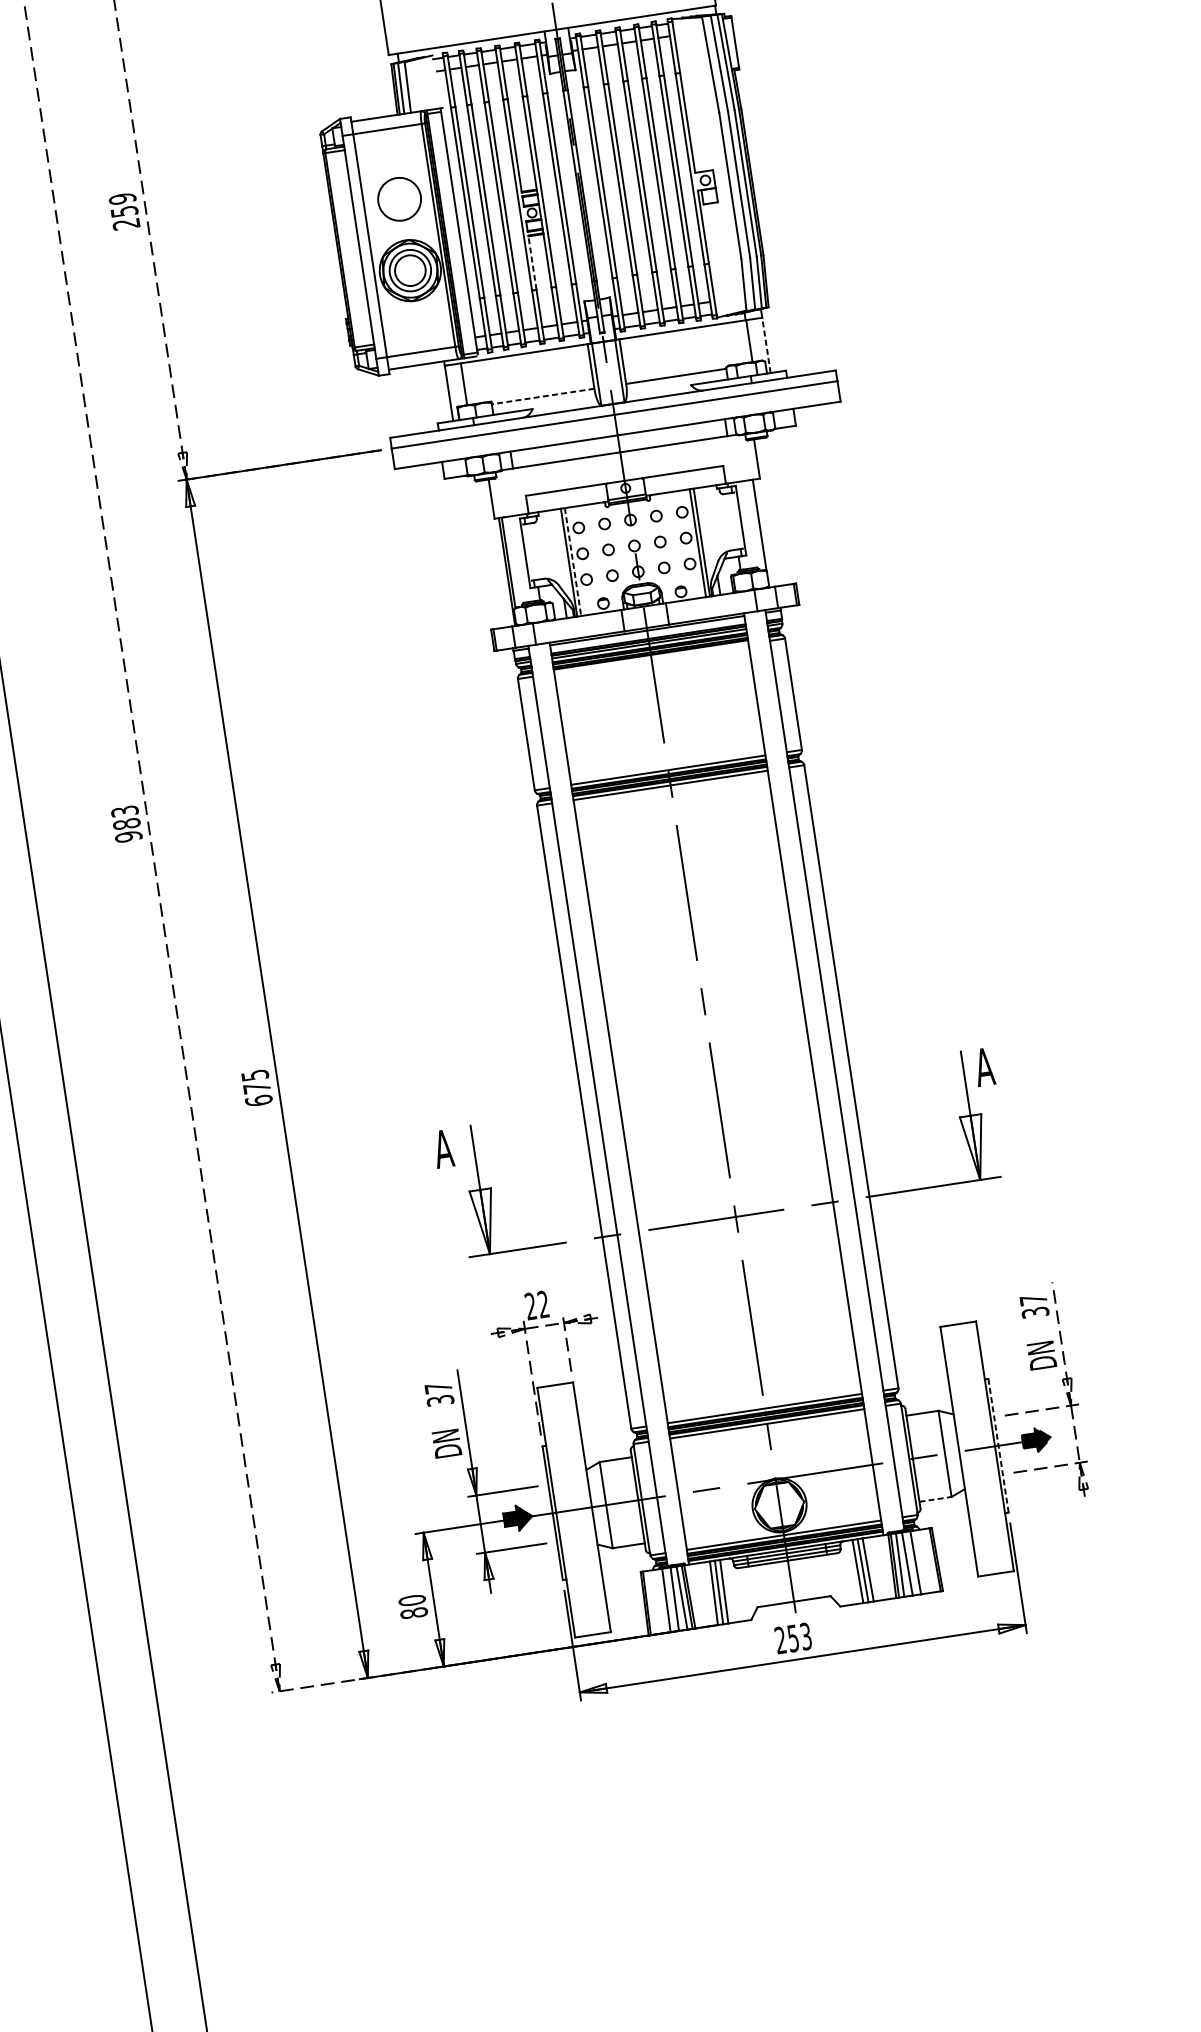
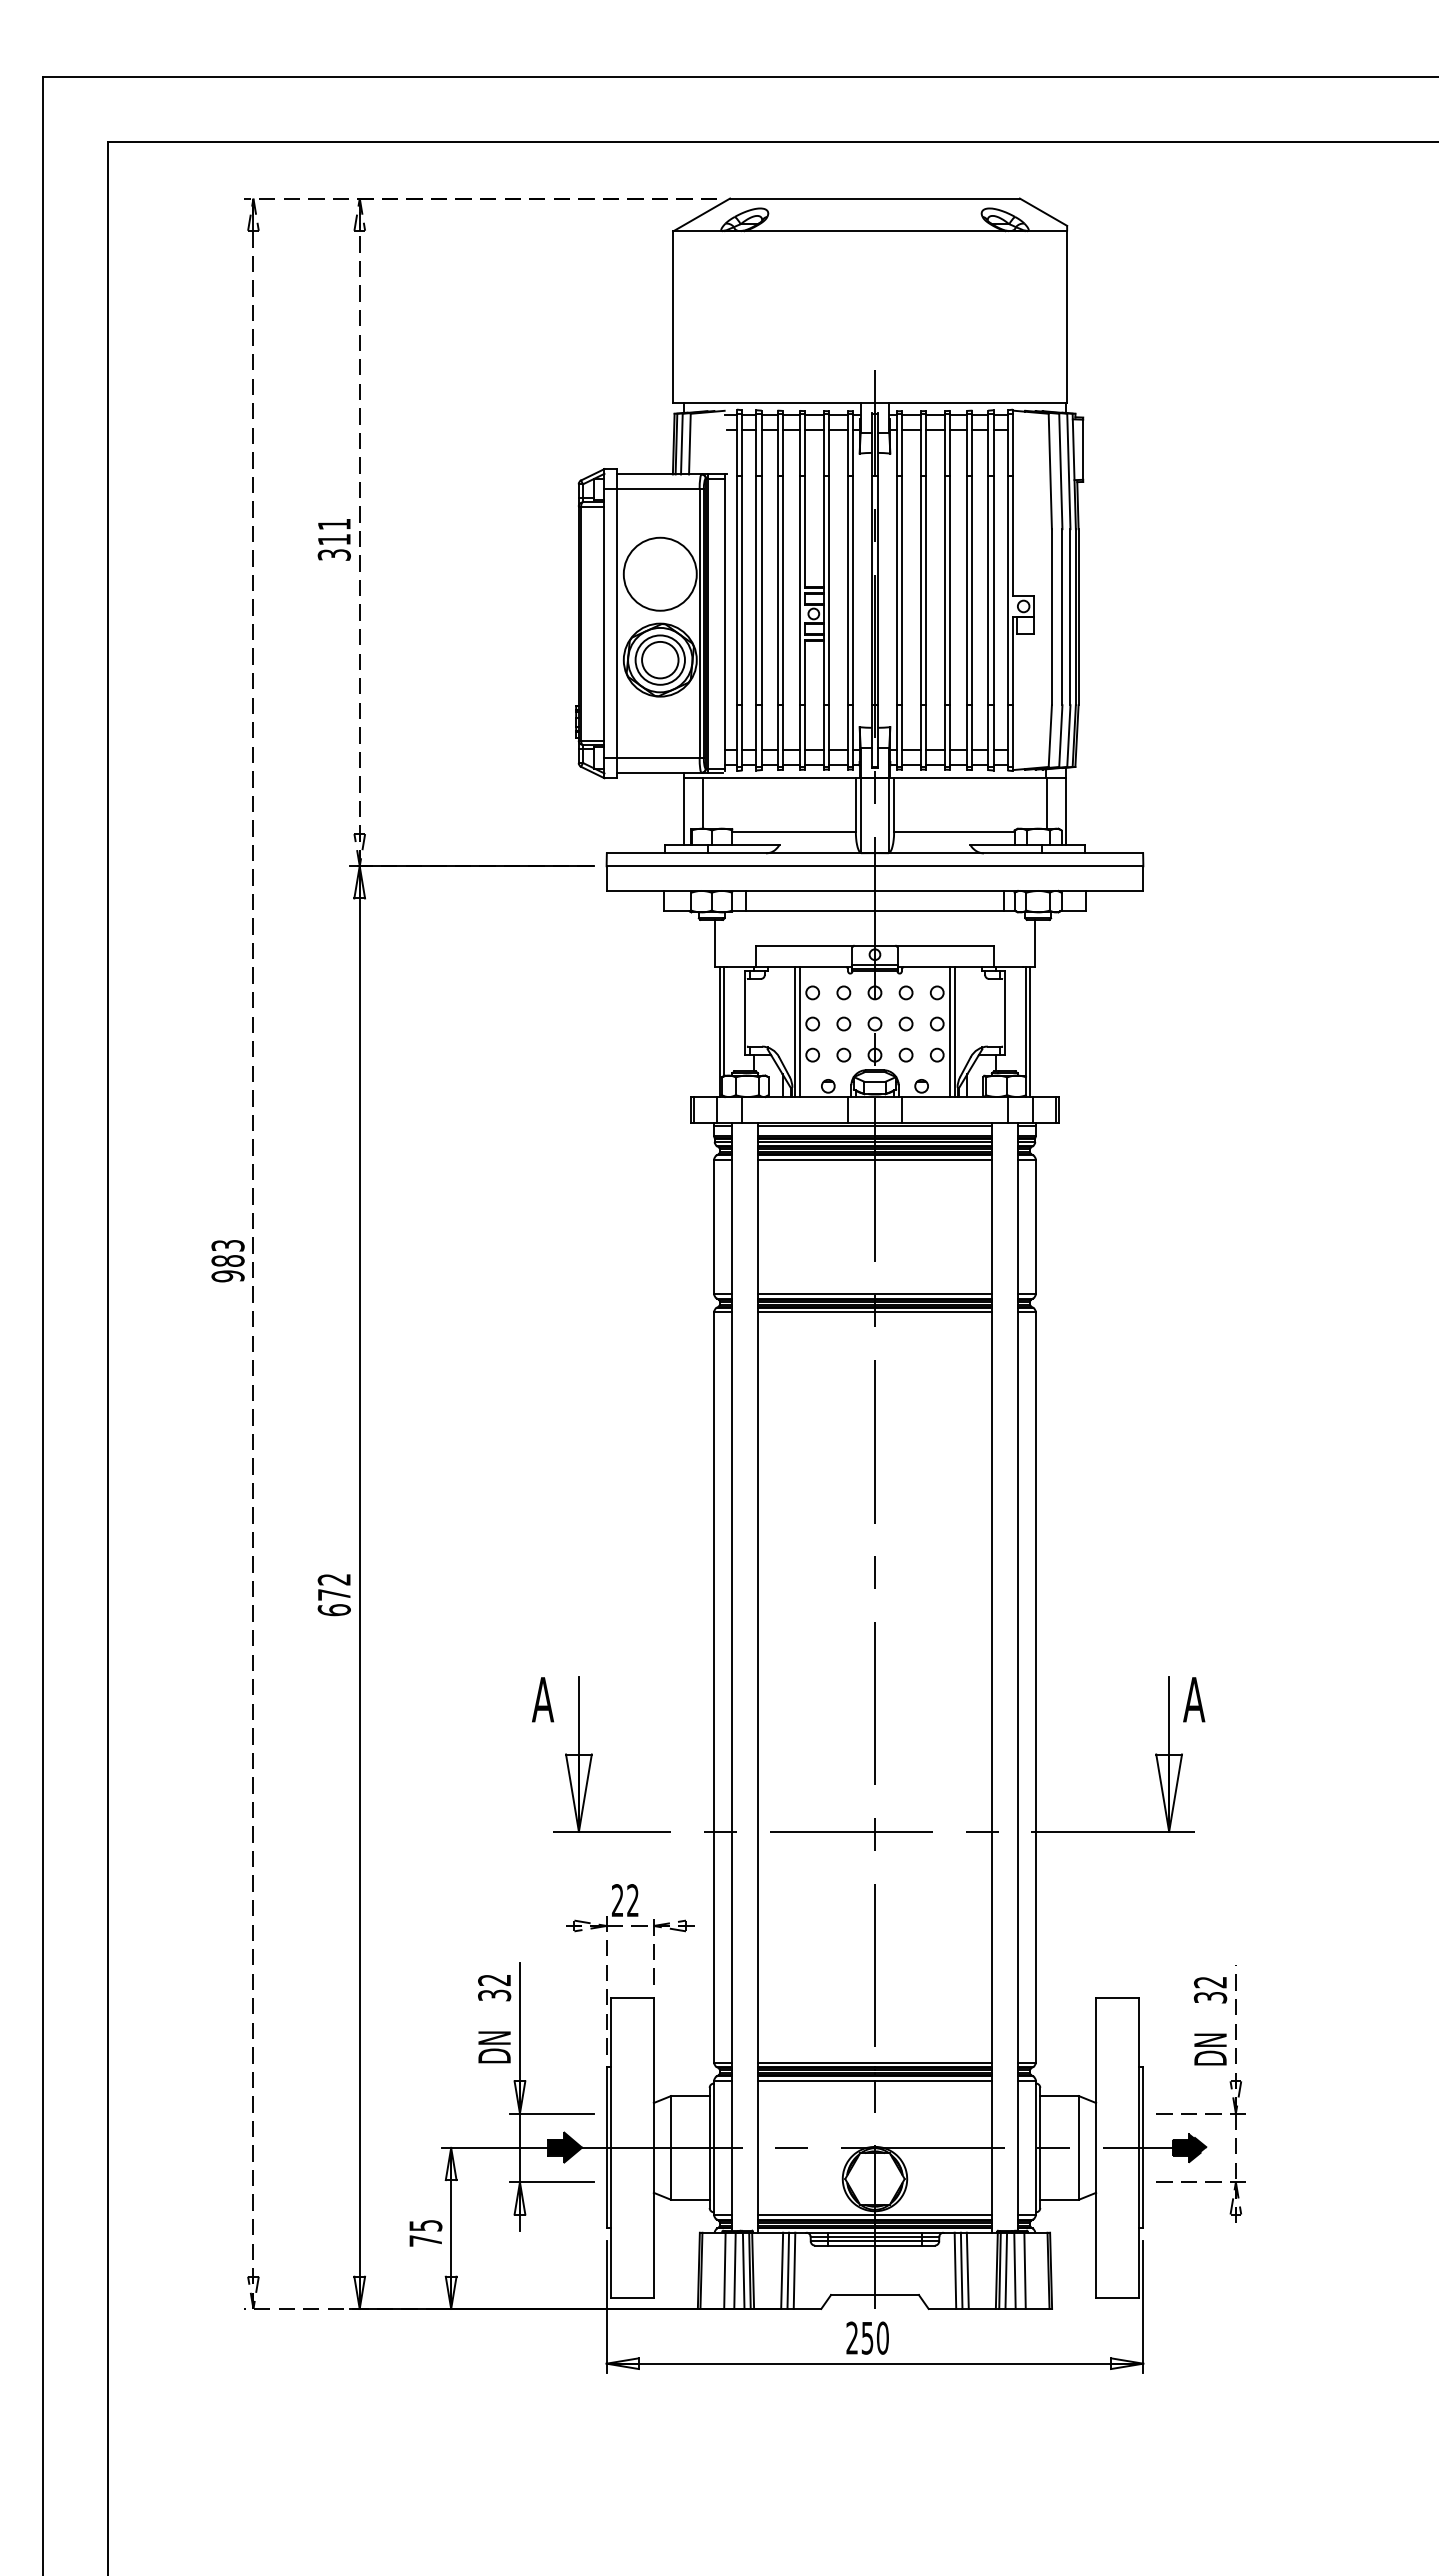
circle: (398, 198) -> (659, 573), size x1.43
text: (123, 211) -> (333, 539), 259 -> 311
line: (532, 262) -> (805, 672), dashed -> solid
line: (766, 345) -> (1066, 811), dashed -> solid
line: (543, 396) -> (794, 831), dashed -> solid
line: (763, 533) -> (1029, 1032), added
line: (572, 562) -> (799, 1032), dashed -> solid
line: (651, 658) -> (874, 1159), added
text: (254, 1075) -> (333, 1579), 675 -> 672
text: (1032, 1300) -> (1209, 1982), 37 -> 32
text: (438, 1387) -> (494, 1979), 37 -> 32
line: (998, 1445) -> (1143, 2147), dashed -> solid
line: (936, 1499) -> (1060, 2199), dashed -> solid
text: (412, 1606) -> (425, 2232), 80 -> 75
text: (805, 1636) -> (882, 2337), 253 -> 250

